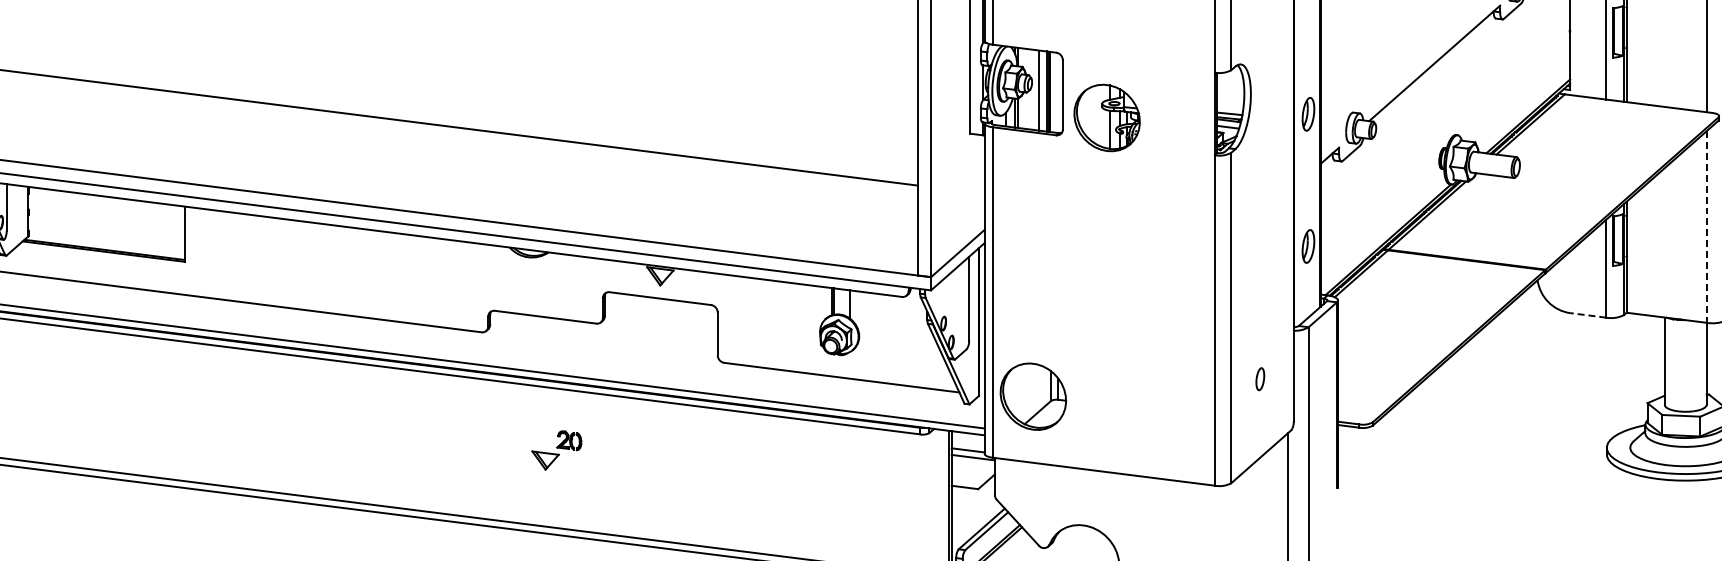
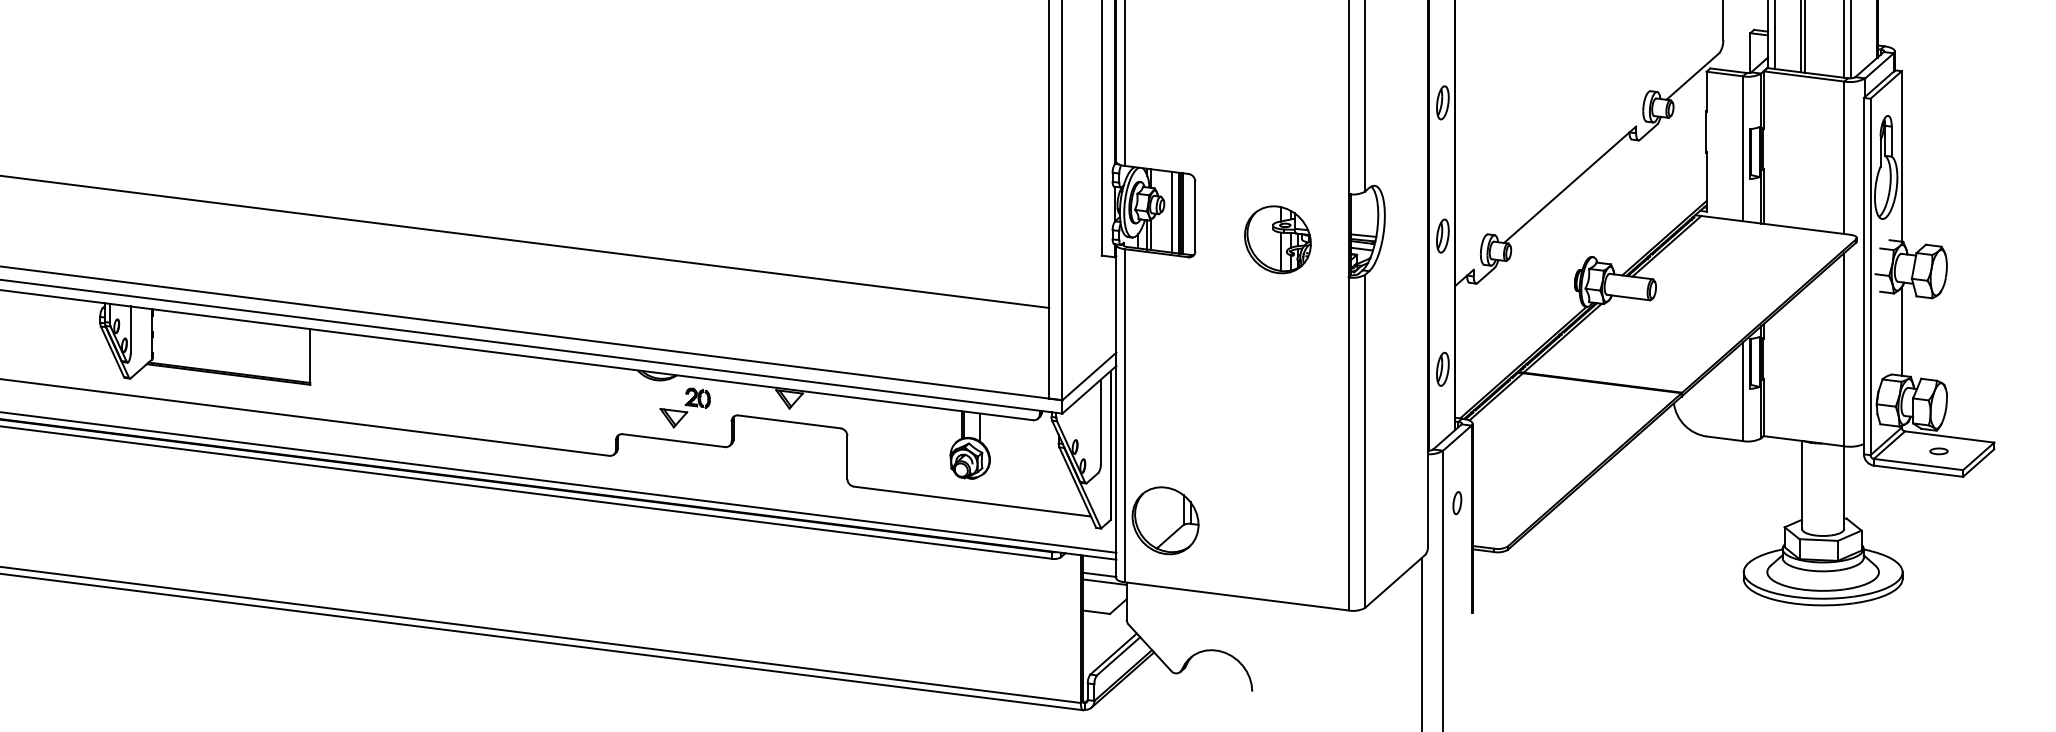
part: (1106, 117) -> (1277, 239), moved
line: (1706, 226) -> (1844, 349), dashed -> solid
line: (1587, 315) -> (1724, 438), dashed -> solid
part: (1260, 379) -> (1457, 503), moved
part: (556, 450) -> (684, 407), moved

